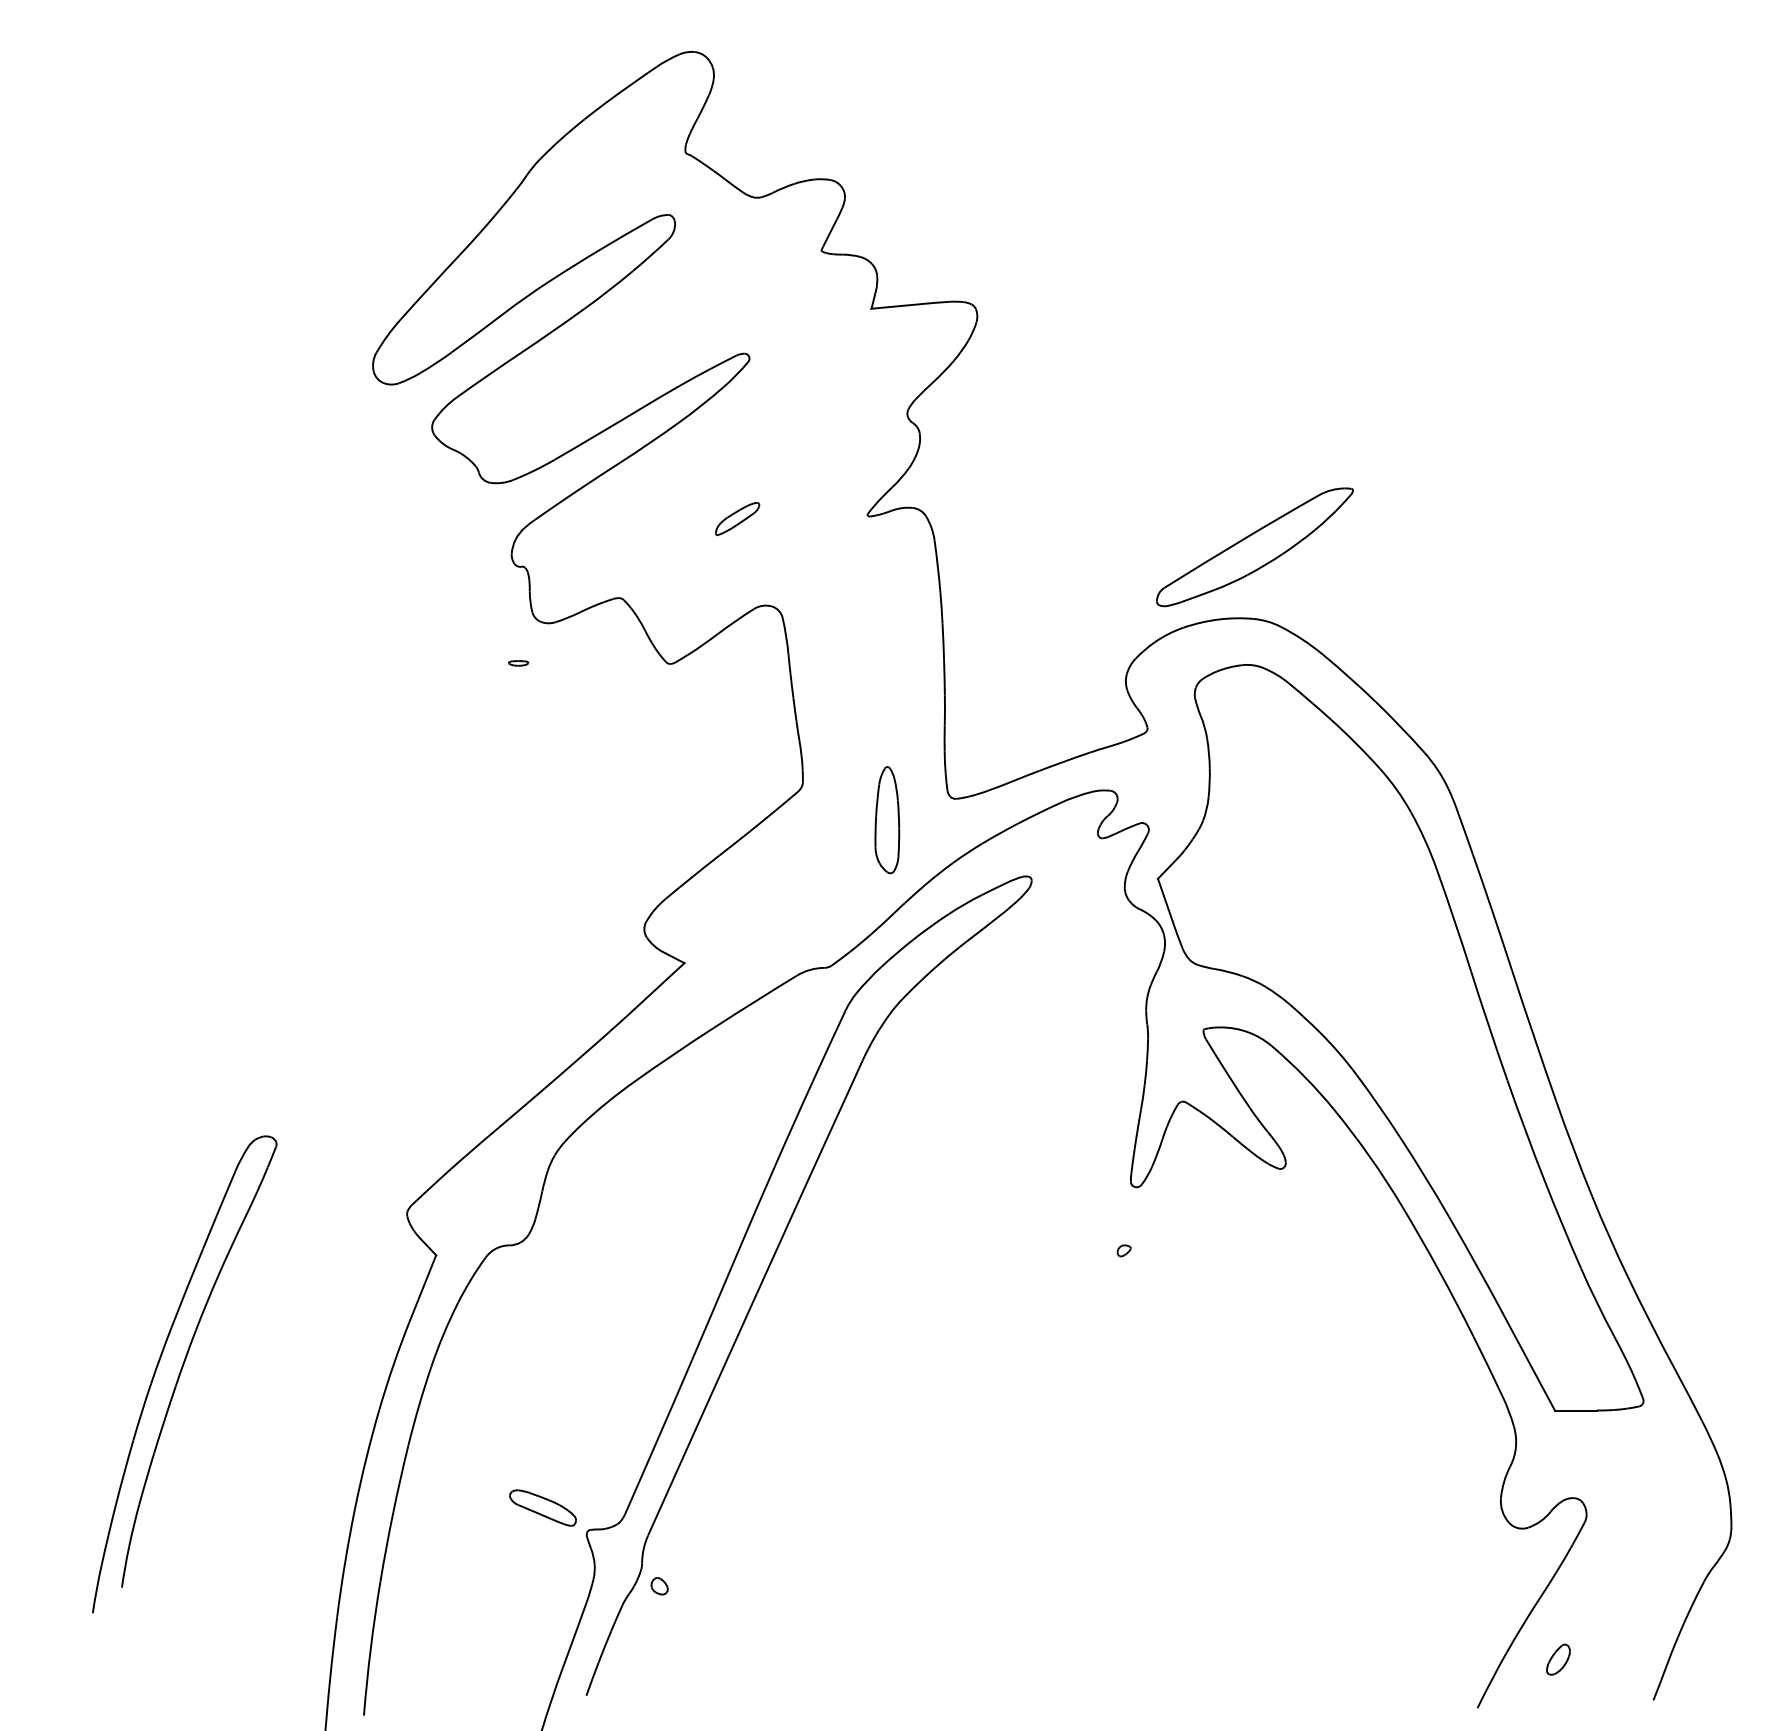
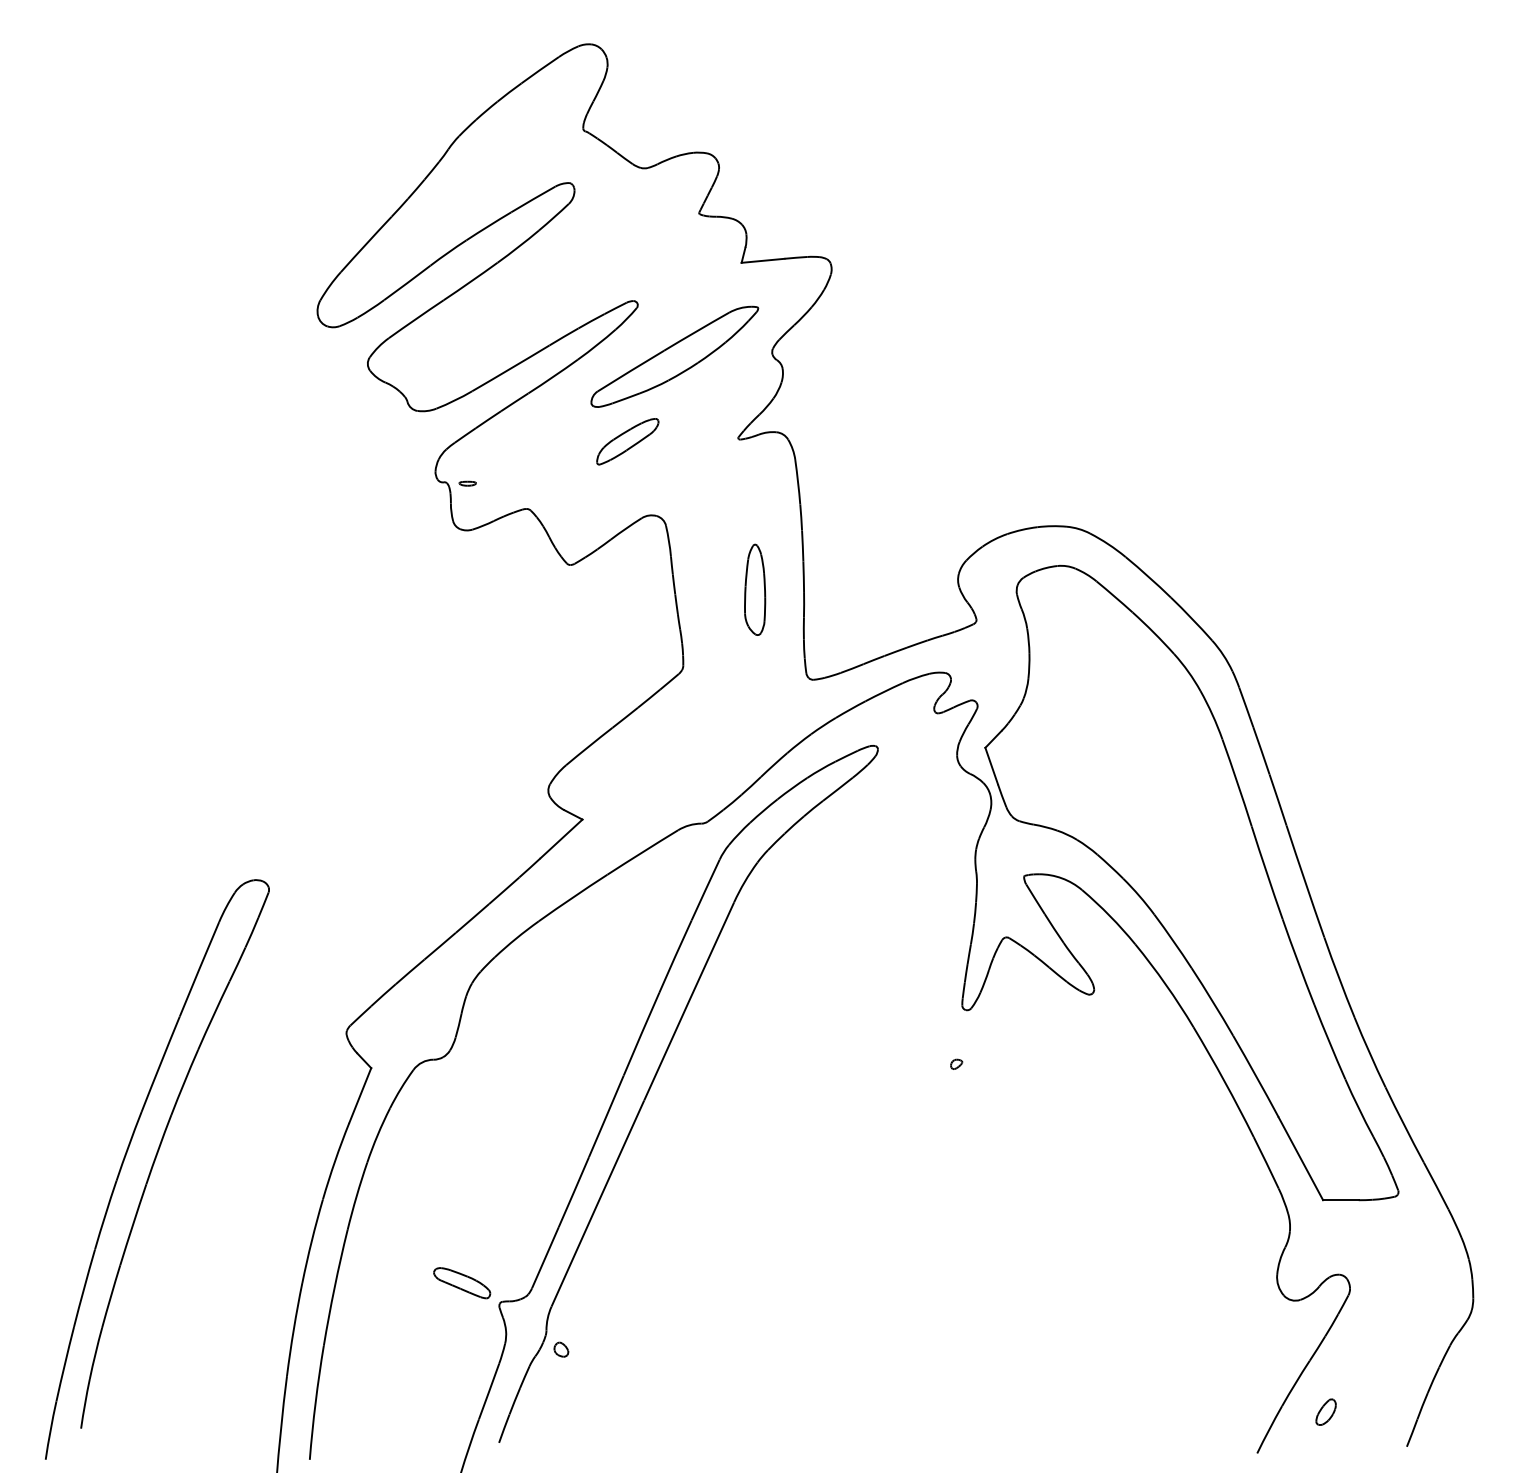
part: (737, 518) -> (627, 441), size x1.67
part: (1254, 547) -> (674, 357), moved
part: (518, 663) -> (467, 483), moved
part: (887, 820) -> (755, 590), moved
part: (184, 1374) -> (157, 1169), size x1.43

